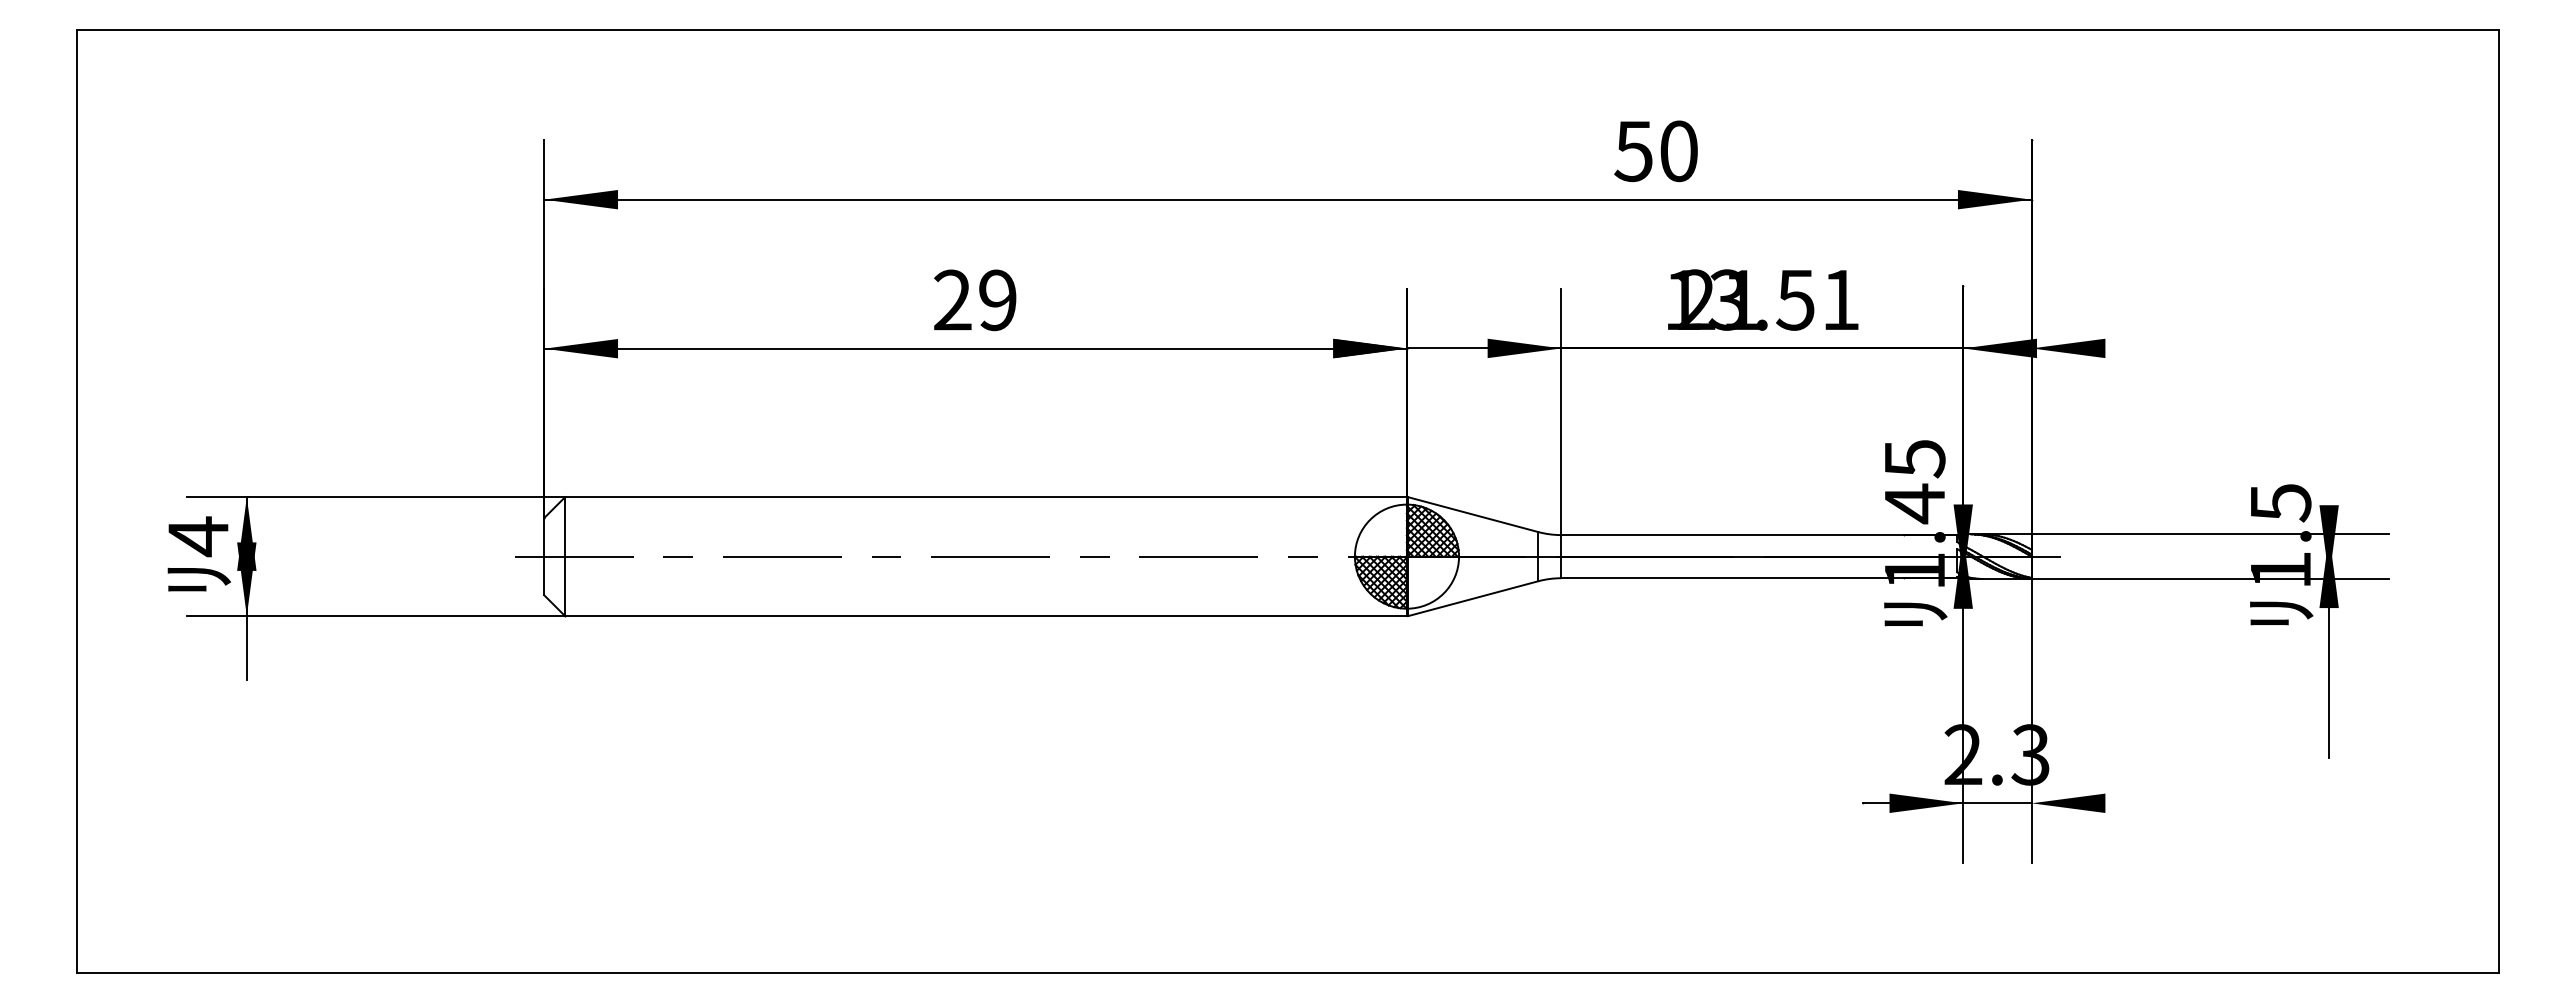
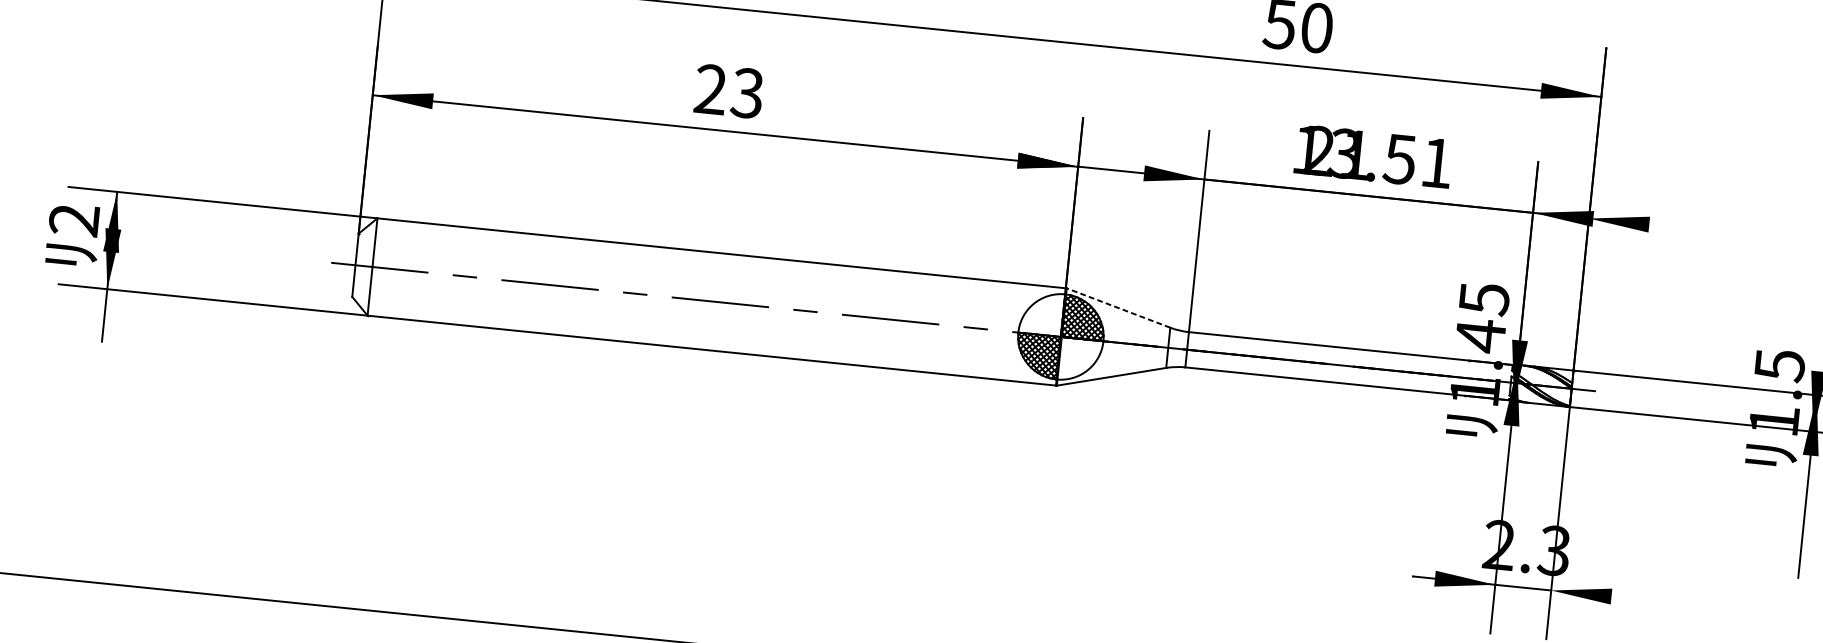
text: (997, 300) -> (747, 93), 29 -> 23
line: (1472, 514) -> (1117, 307), solid -> dashed
text: (197, 536) -> (73, 219), 4 -> 2

